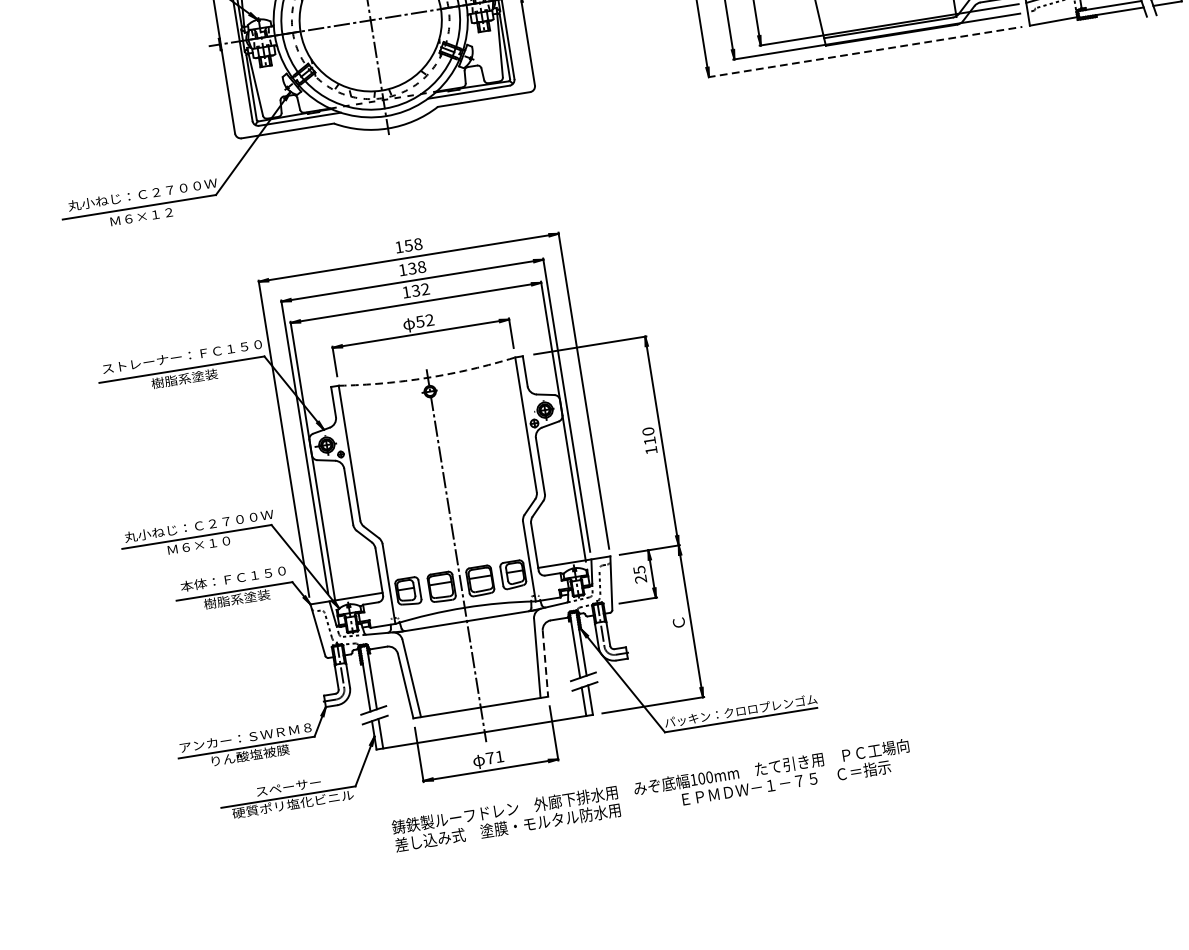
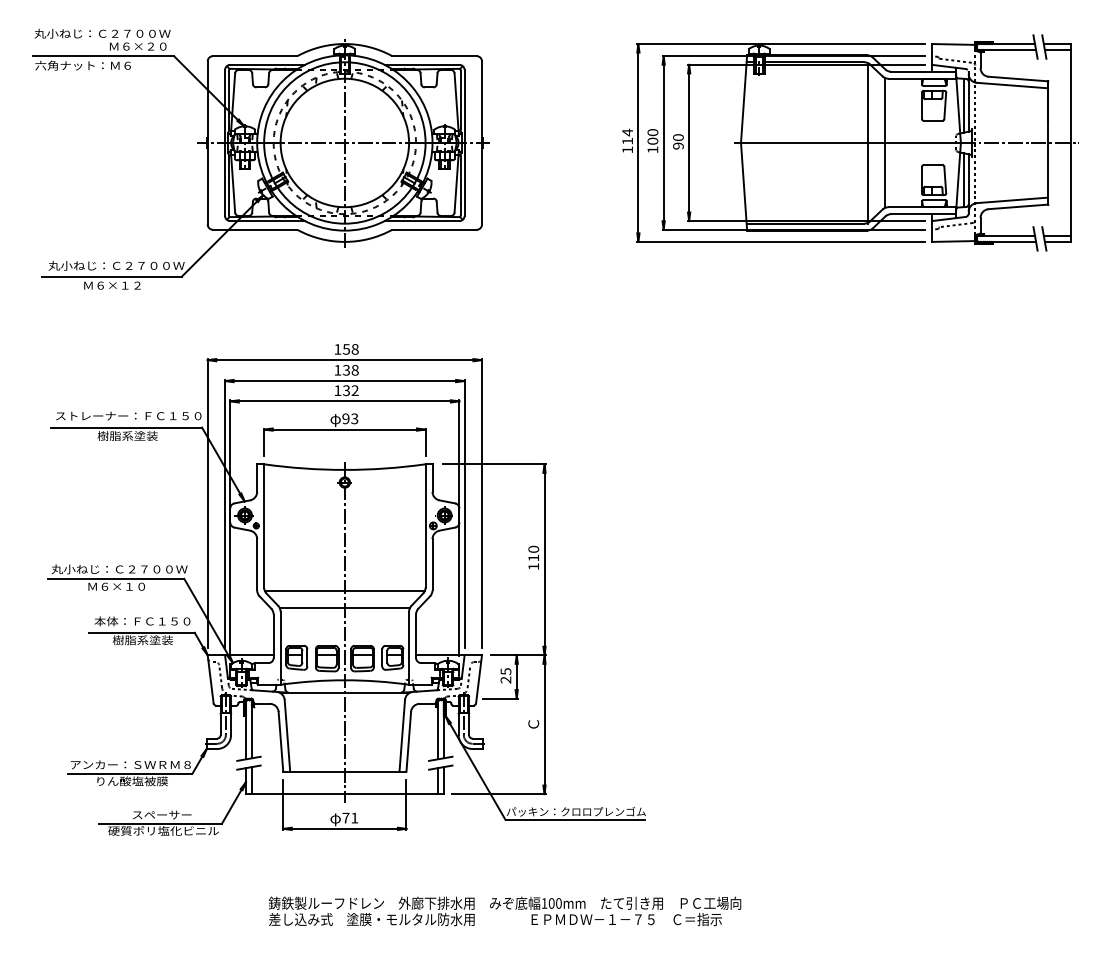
line: (865, 51) -> (781, 241), dashed -> solid
text: (425, 320) -> (350, 418), 52 -> 93
arc: (427, 377) -> (344, 469), dashed -> solid
line: (448, 510) -> (344, 591), added
line: (451, 529) -> (344, 608), added
line: (545, 663) -> (408, 741), dashed -> solid
text: (651, 795) -> (504, 911), moved

